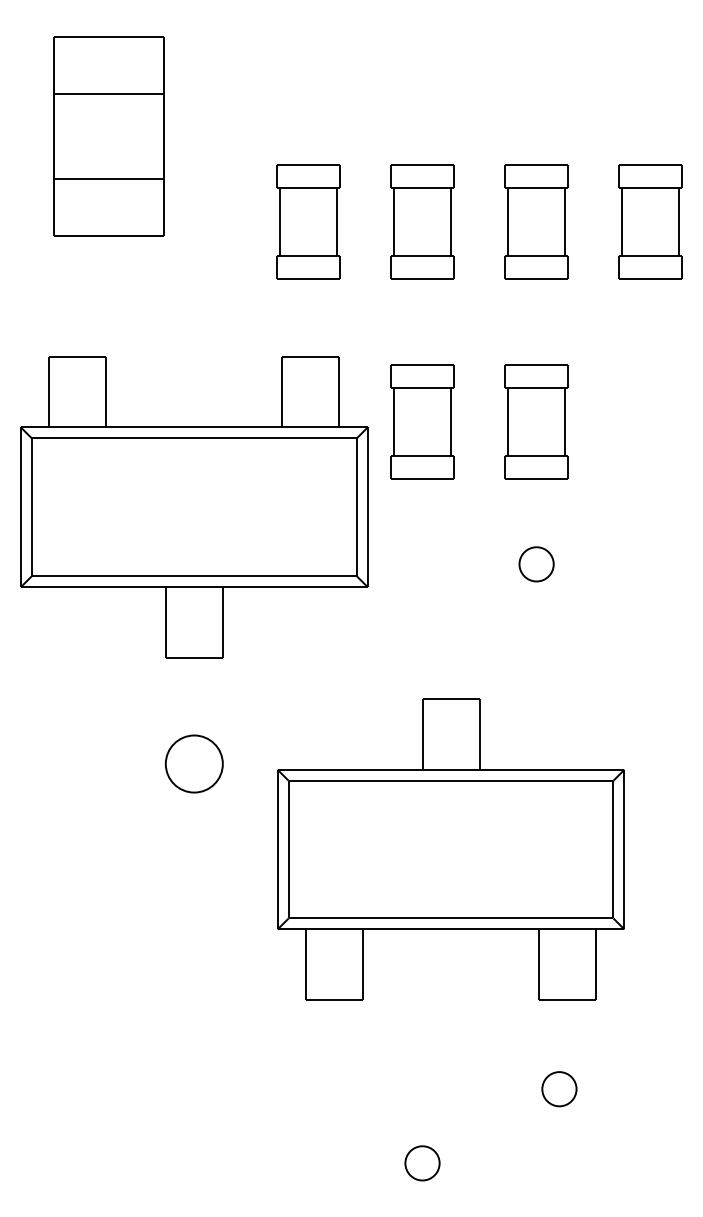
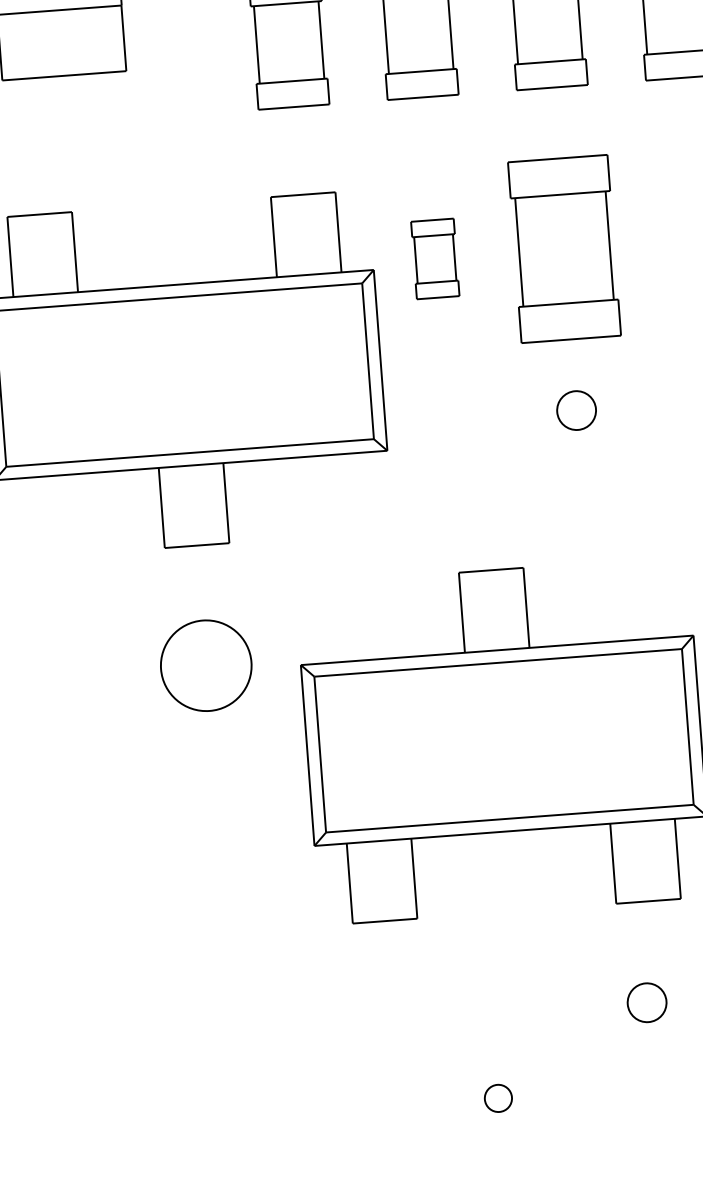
part: (422, 421) -> (435, 258), size x0.6
part: (536, 421) -> (564, 248), size x1.4
part: (193, 763) -> (205, 665), size x1.4
part: (422, 1163) -> (498, 1098), size x0.7

